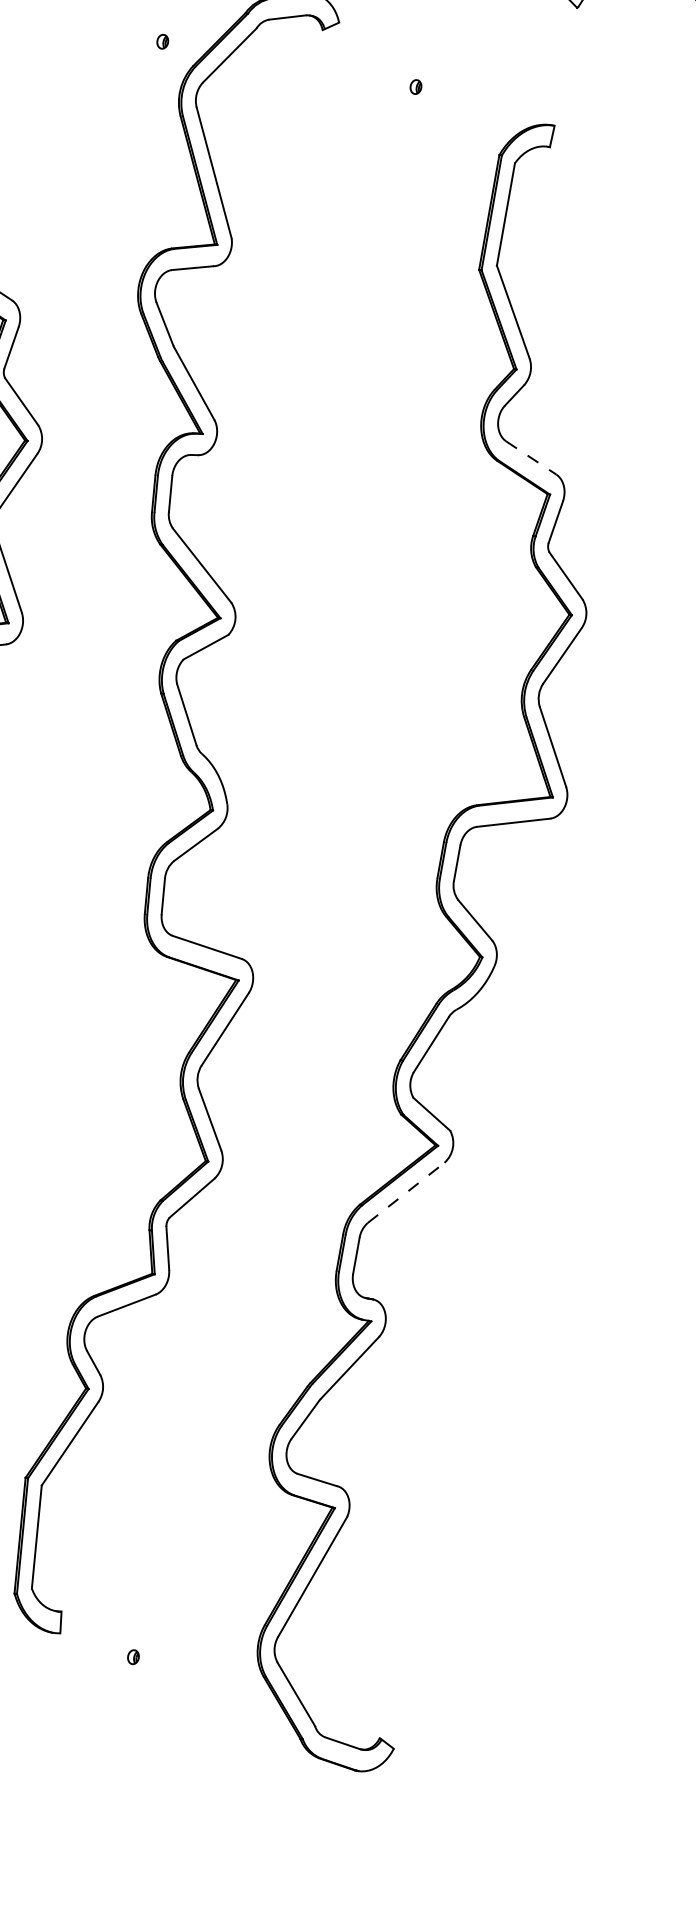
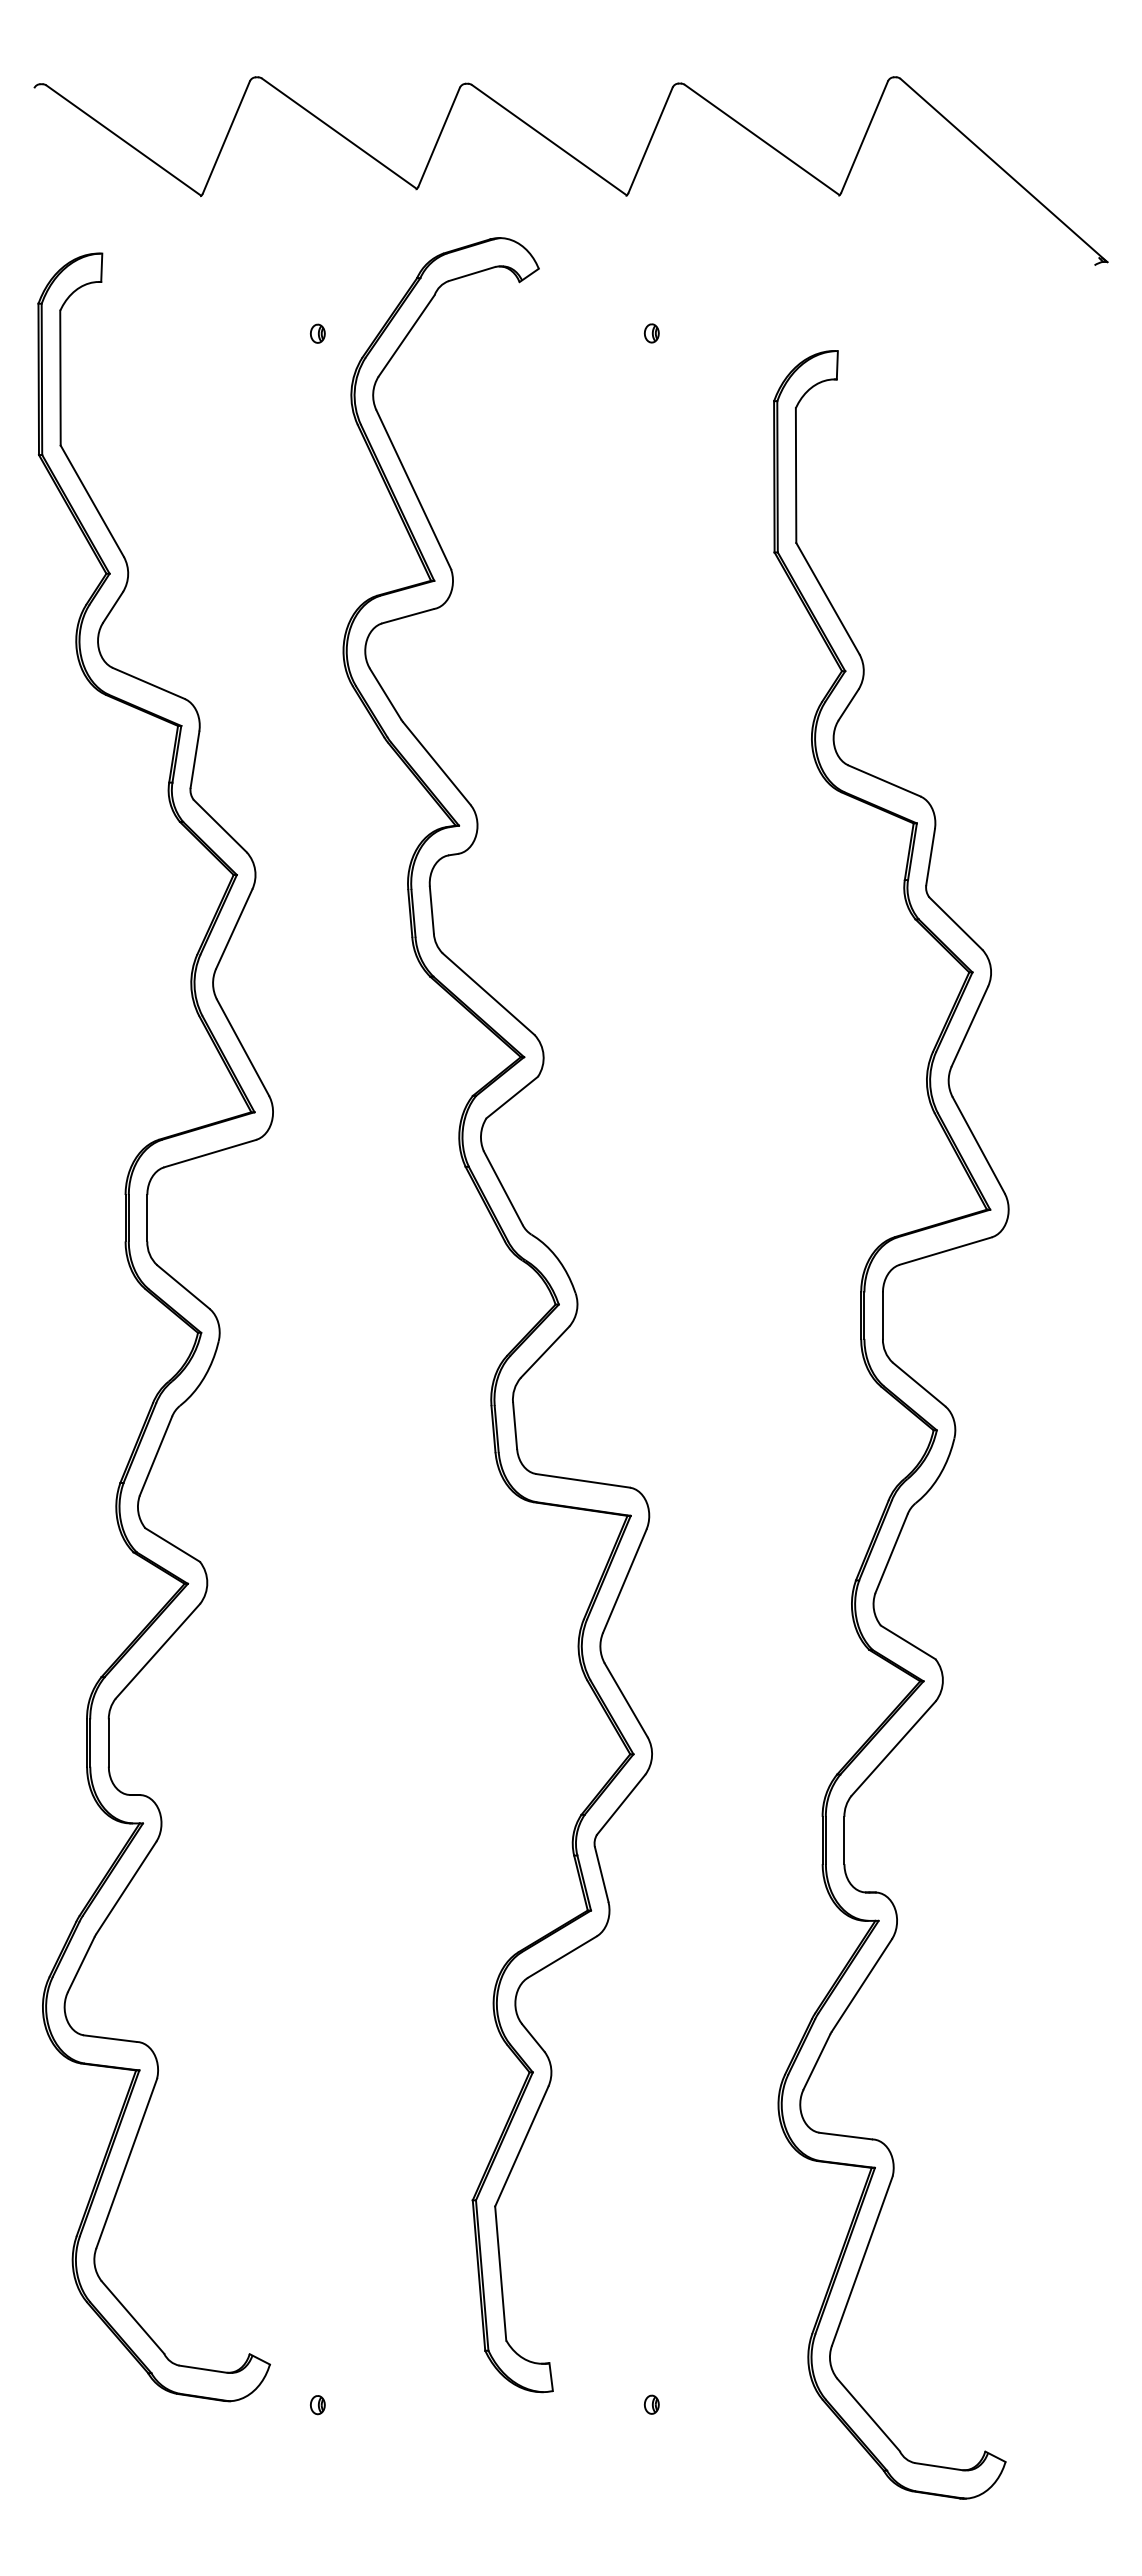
line: (531, 458) -> (884, 781), dashed -> solid
line: (406, 1192) -> (893, 1748), dashed -> solid

